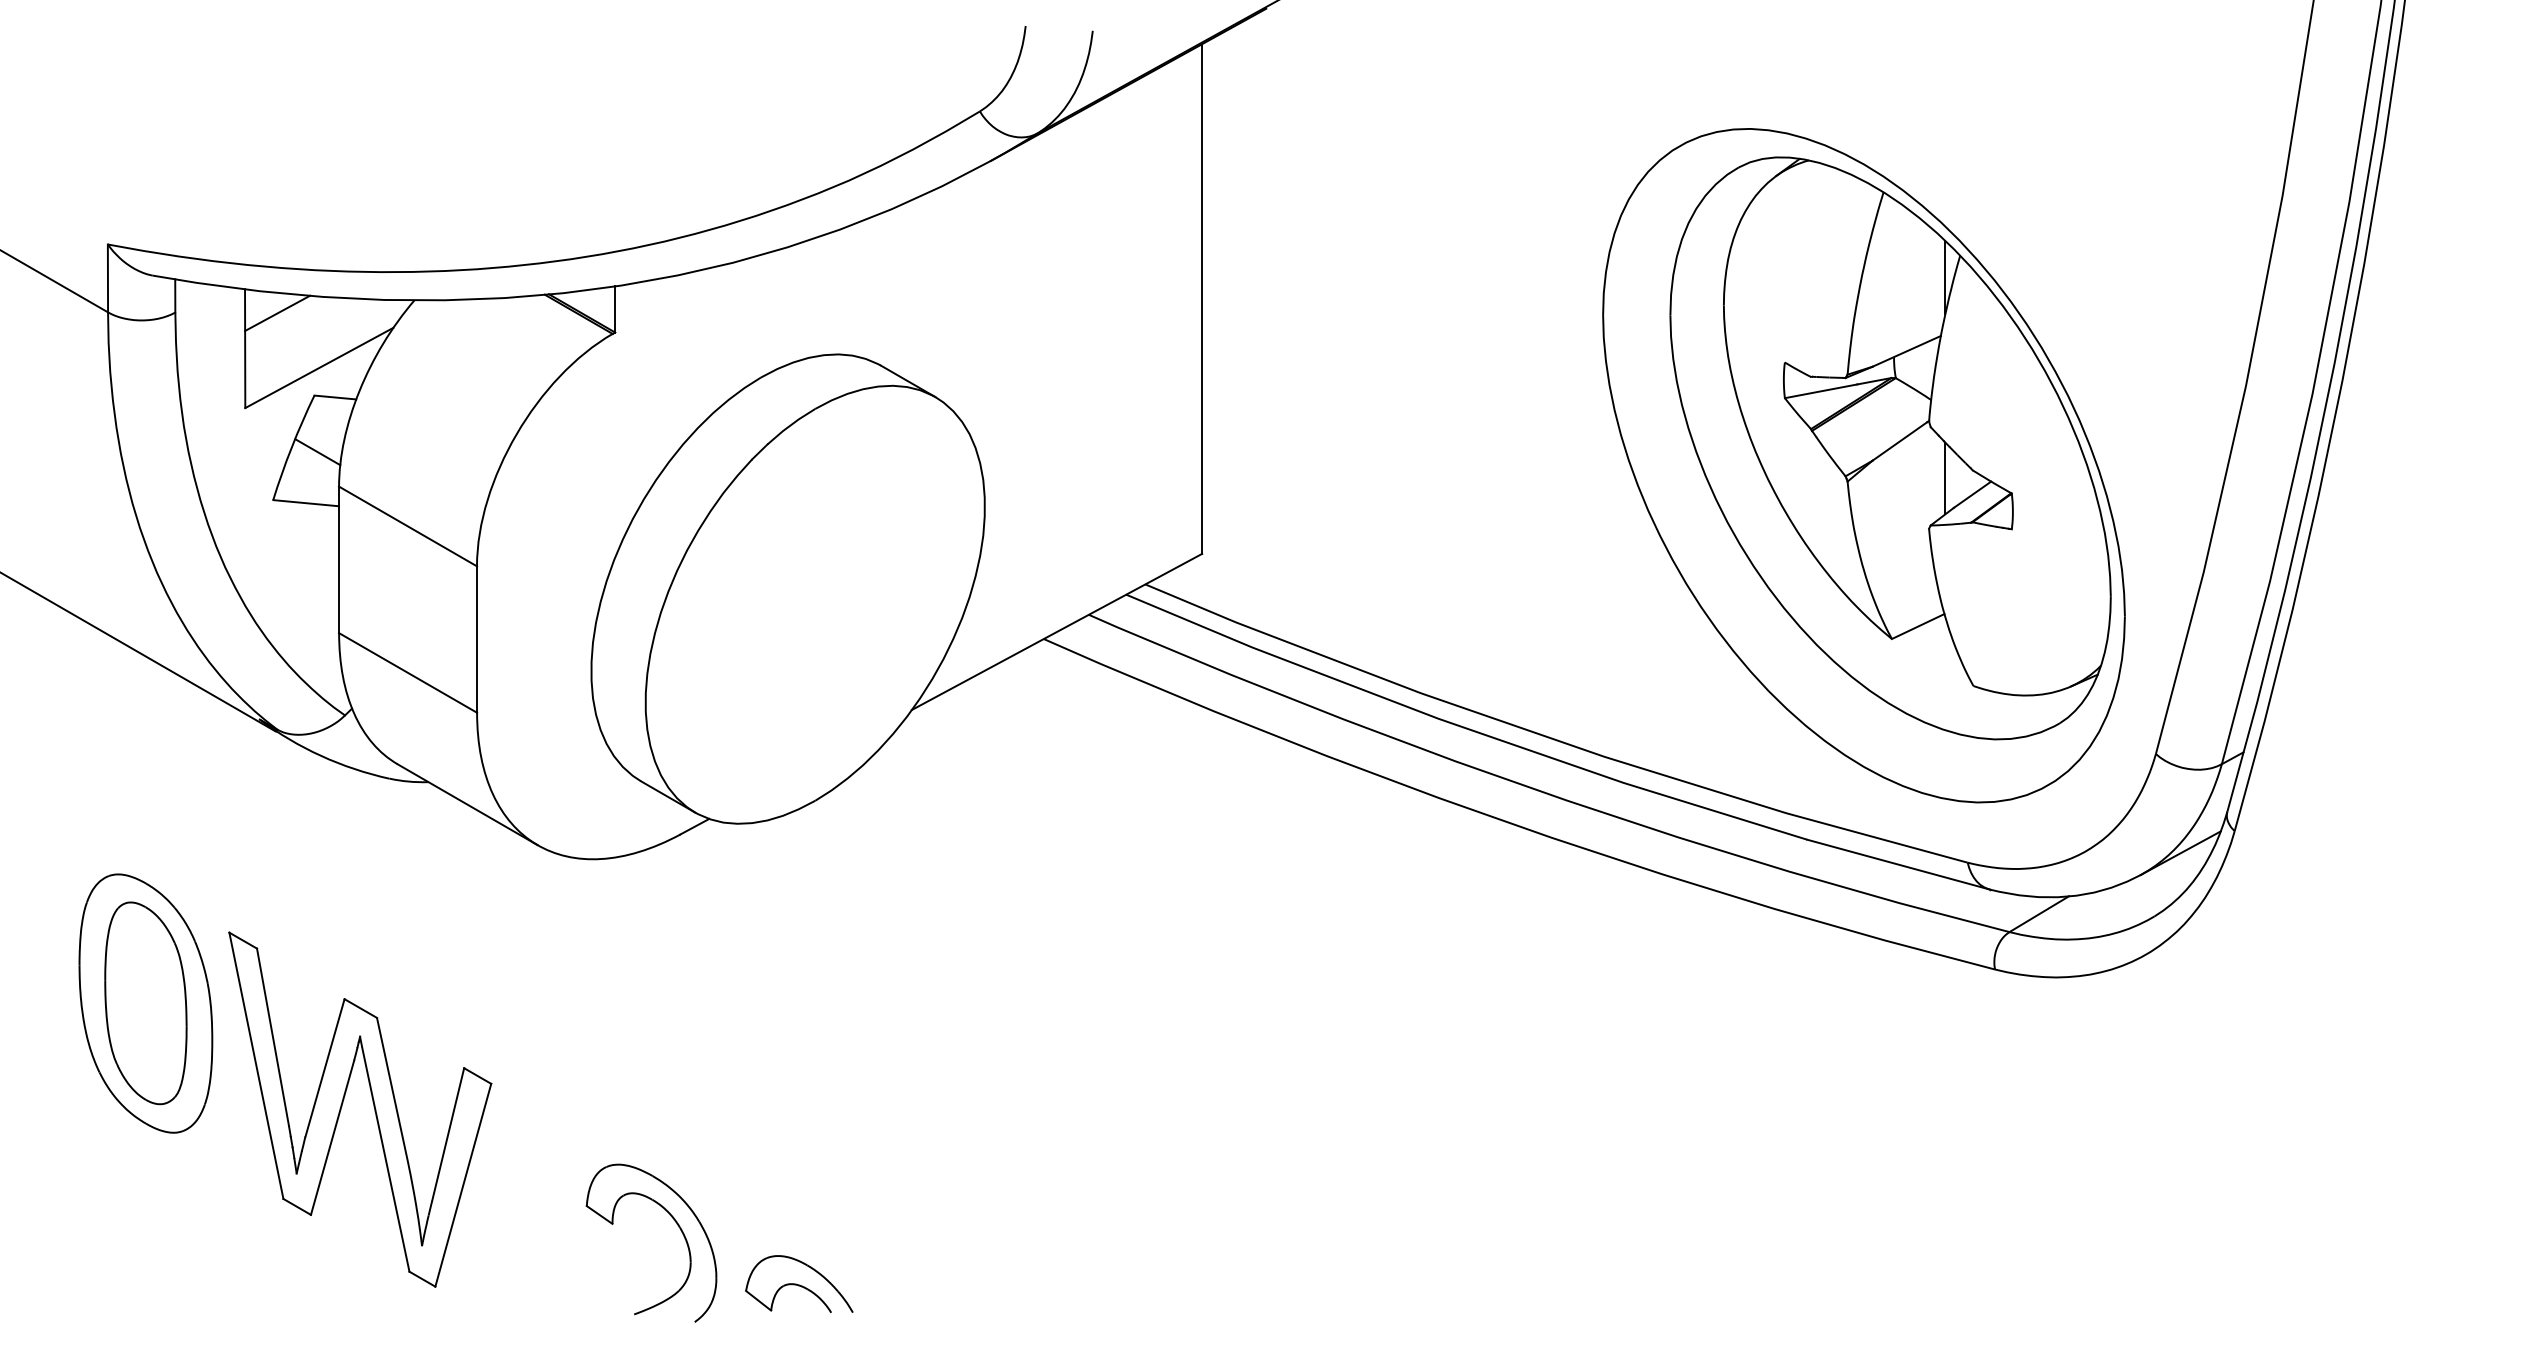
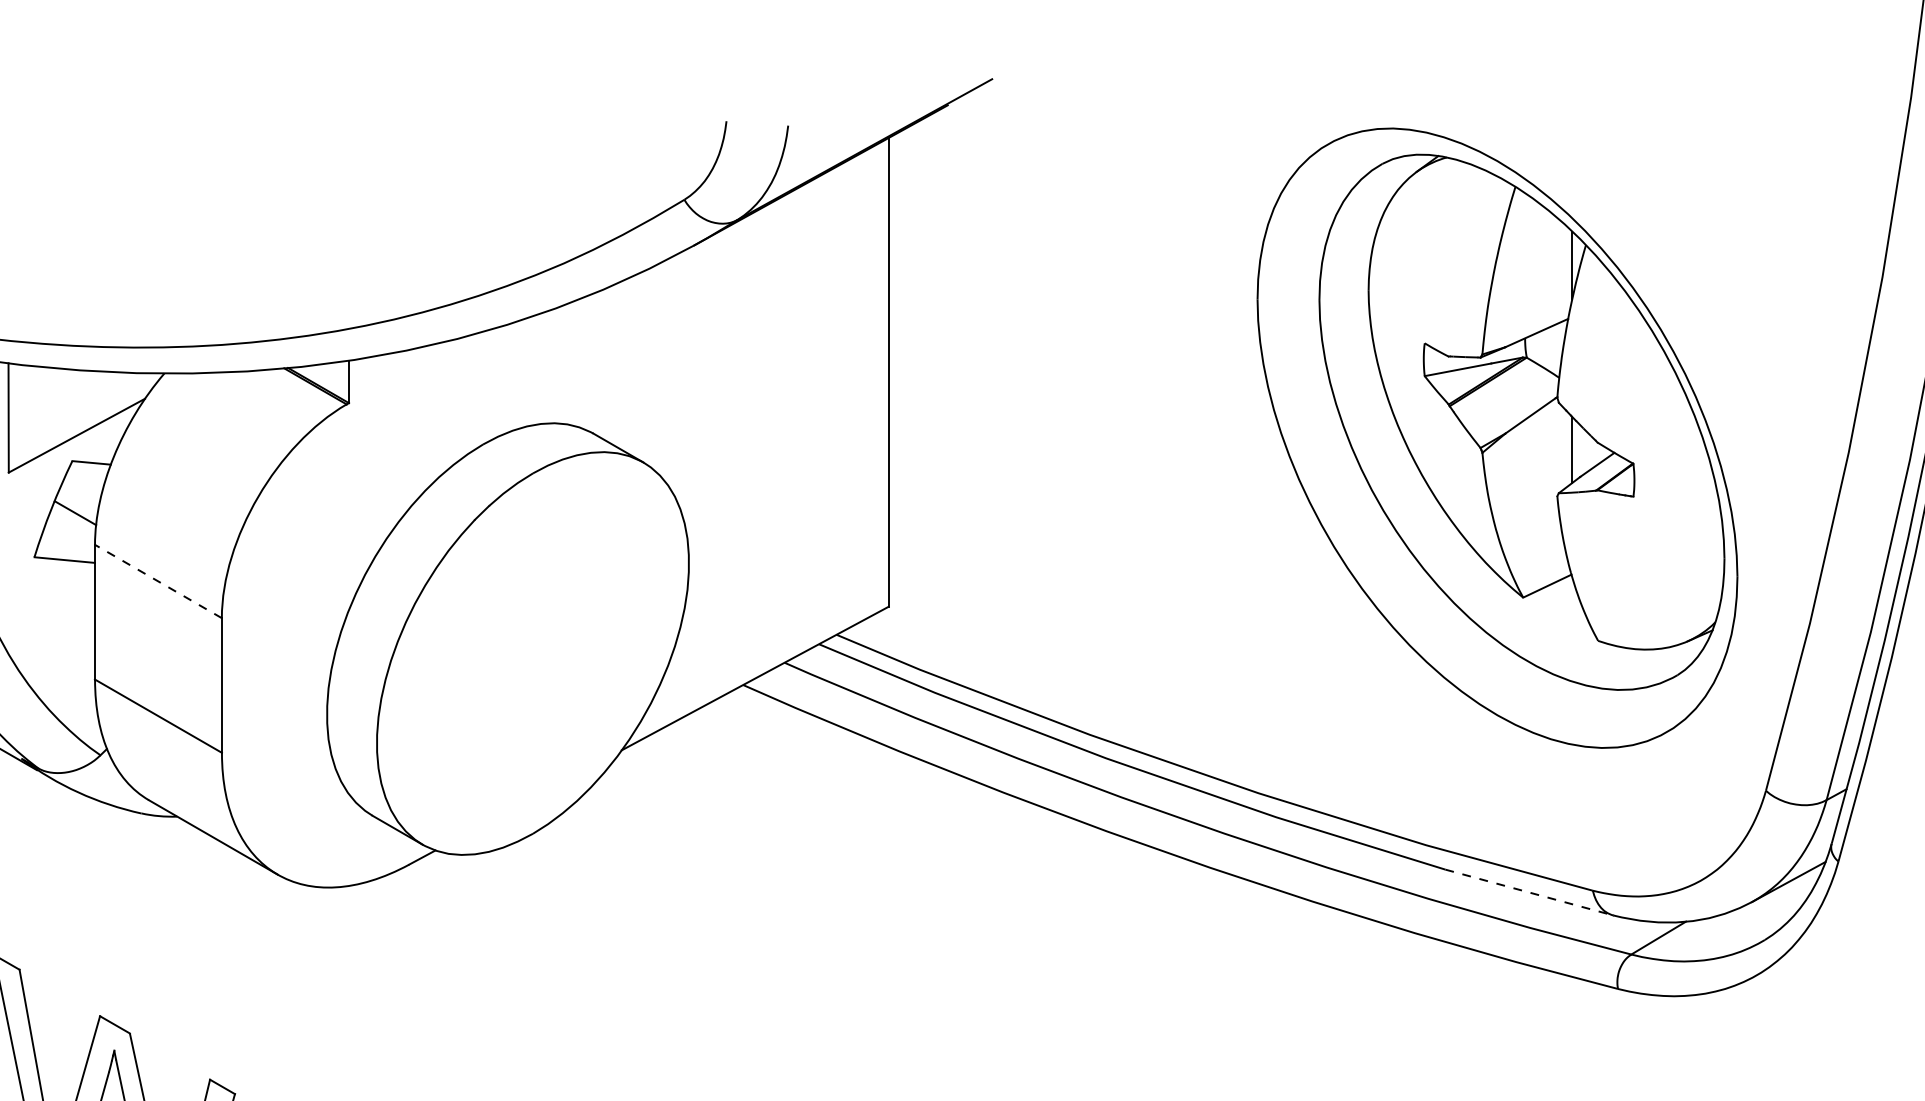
line: (277, 312) -> (38, 384), removed
part: (1863, 465) -> (1497, 438), moved
line: (408, 526) -> (158, 581), solid -> dashed
line: (1898, 864) -> (1529, 892), solid -> dashed

